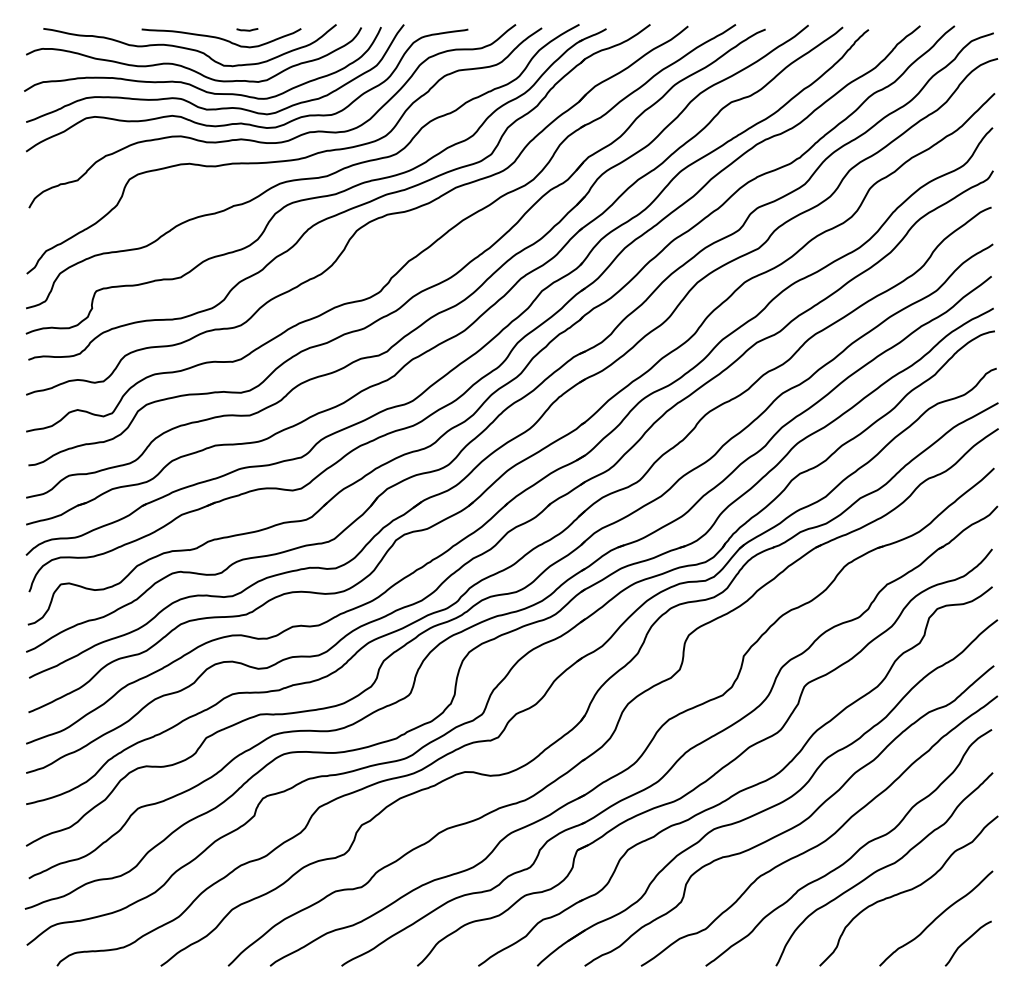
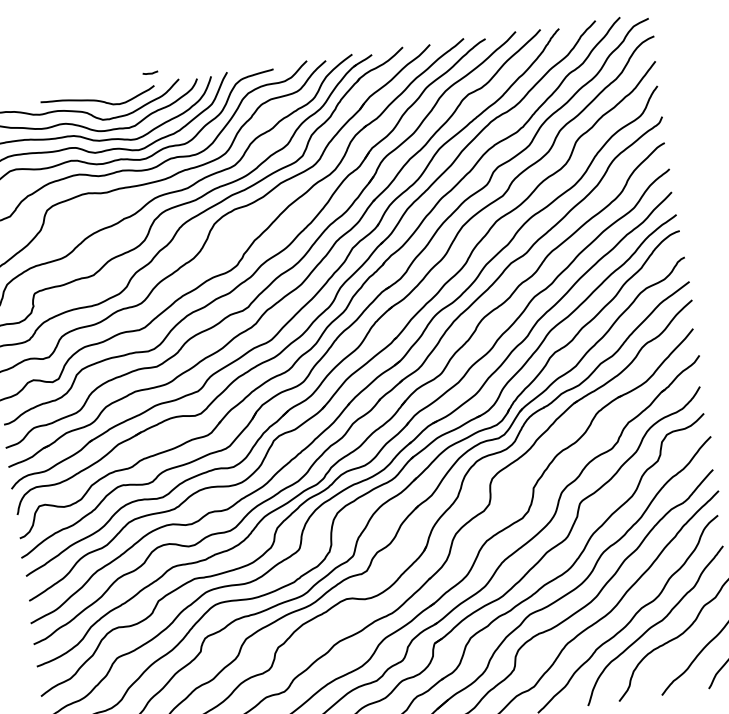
line: (247, 29) -> (150, 72), moved

